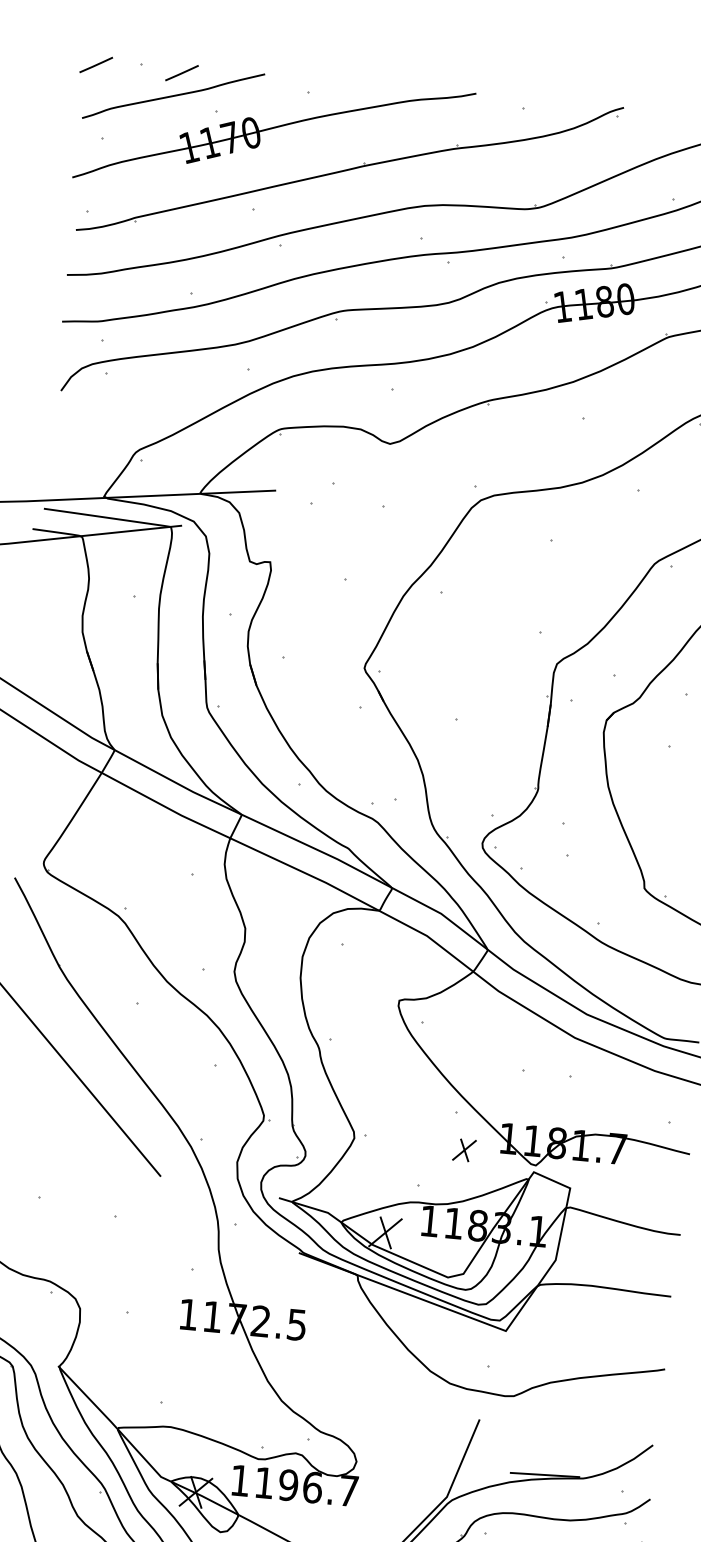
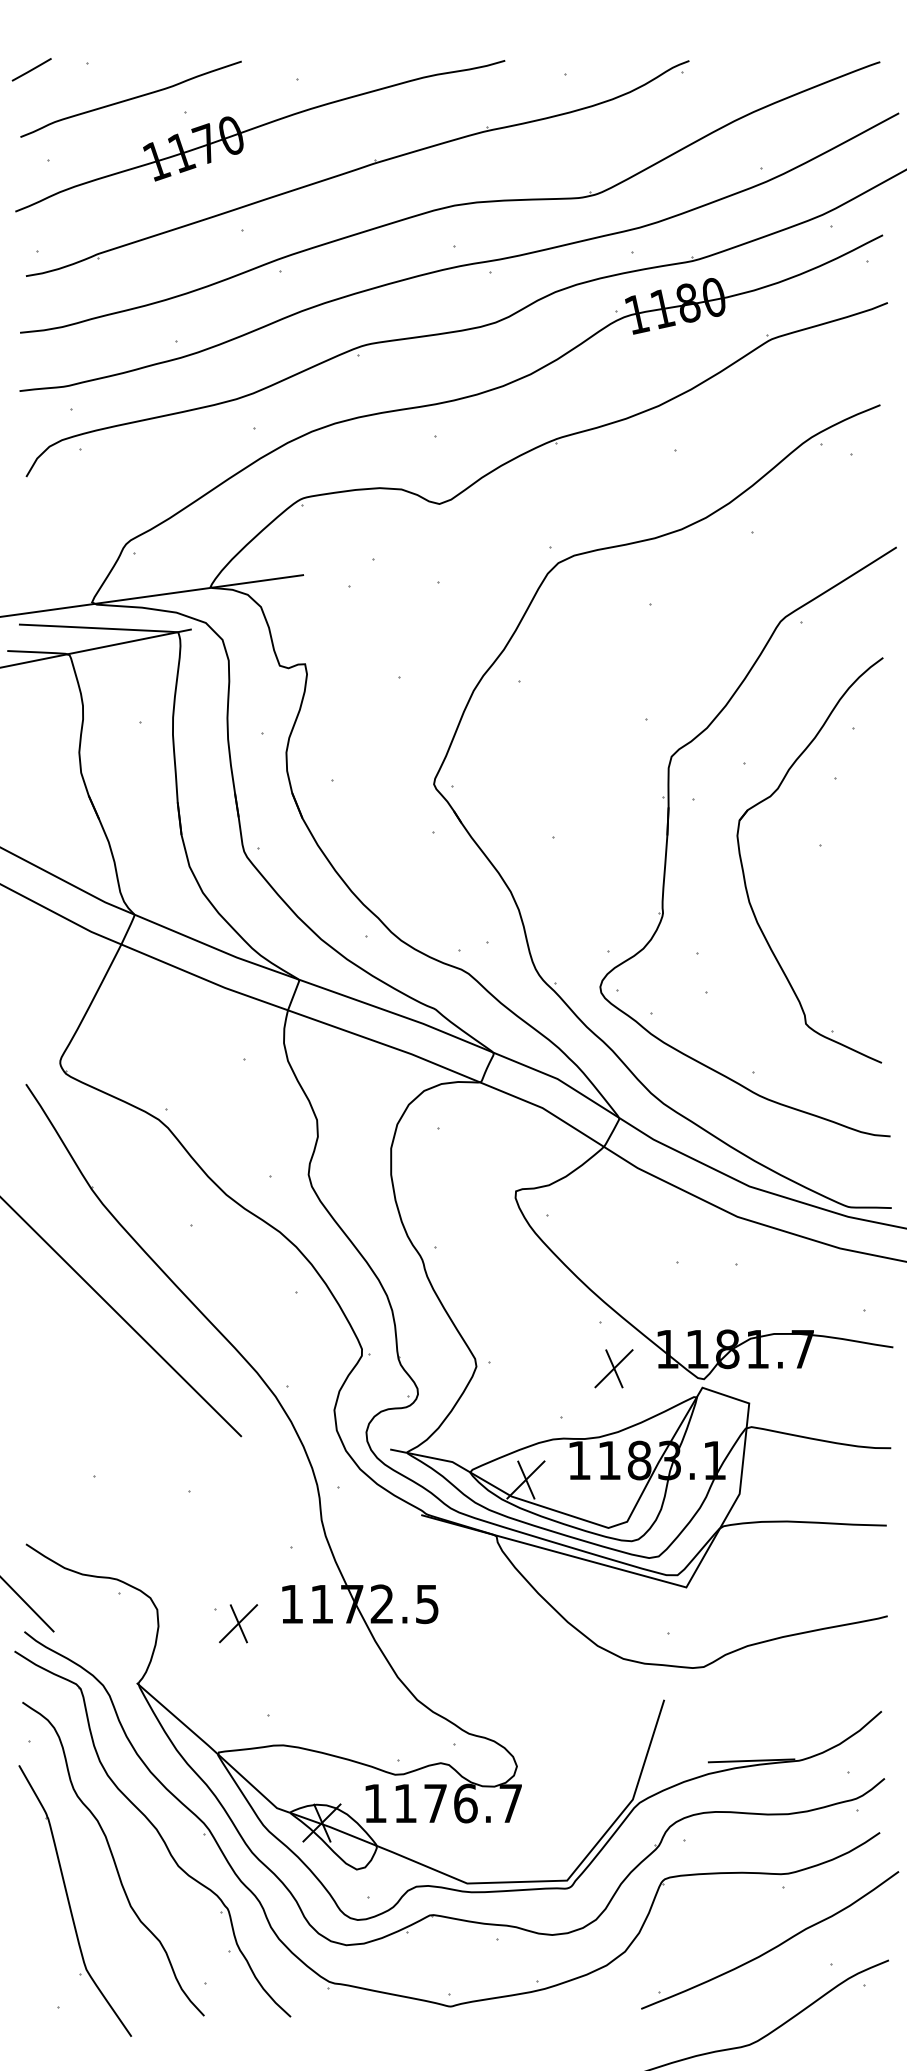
line: (181, 72) -> (138, 69), removed
part: (464, 1150) -> (613, 1368), size x1.43
part: (144, 1326) -> (238, 1623), added
text: (288, 1485) -> (435, 1803), 1196.7 -> 1176.7

